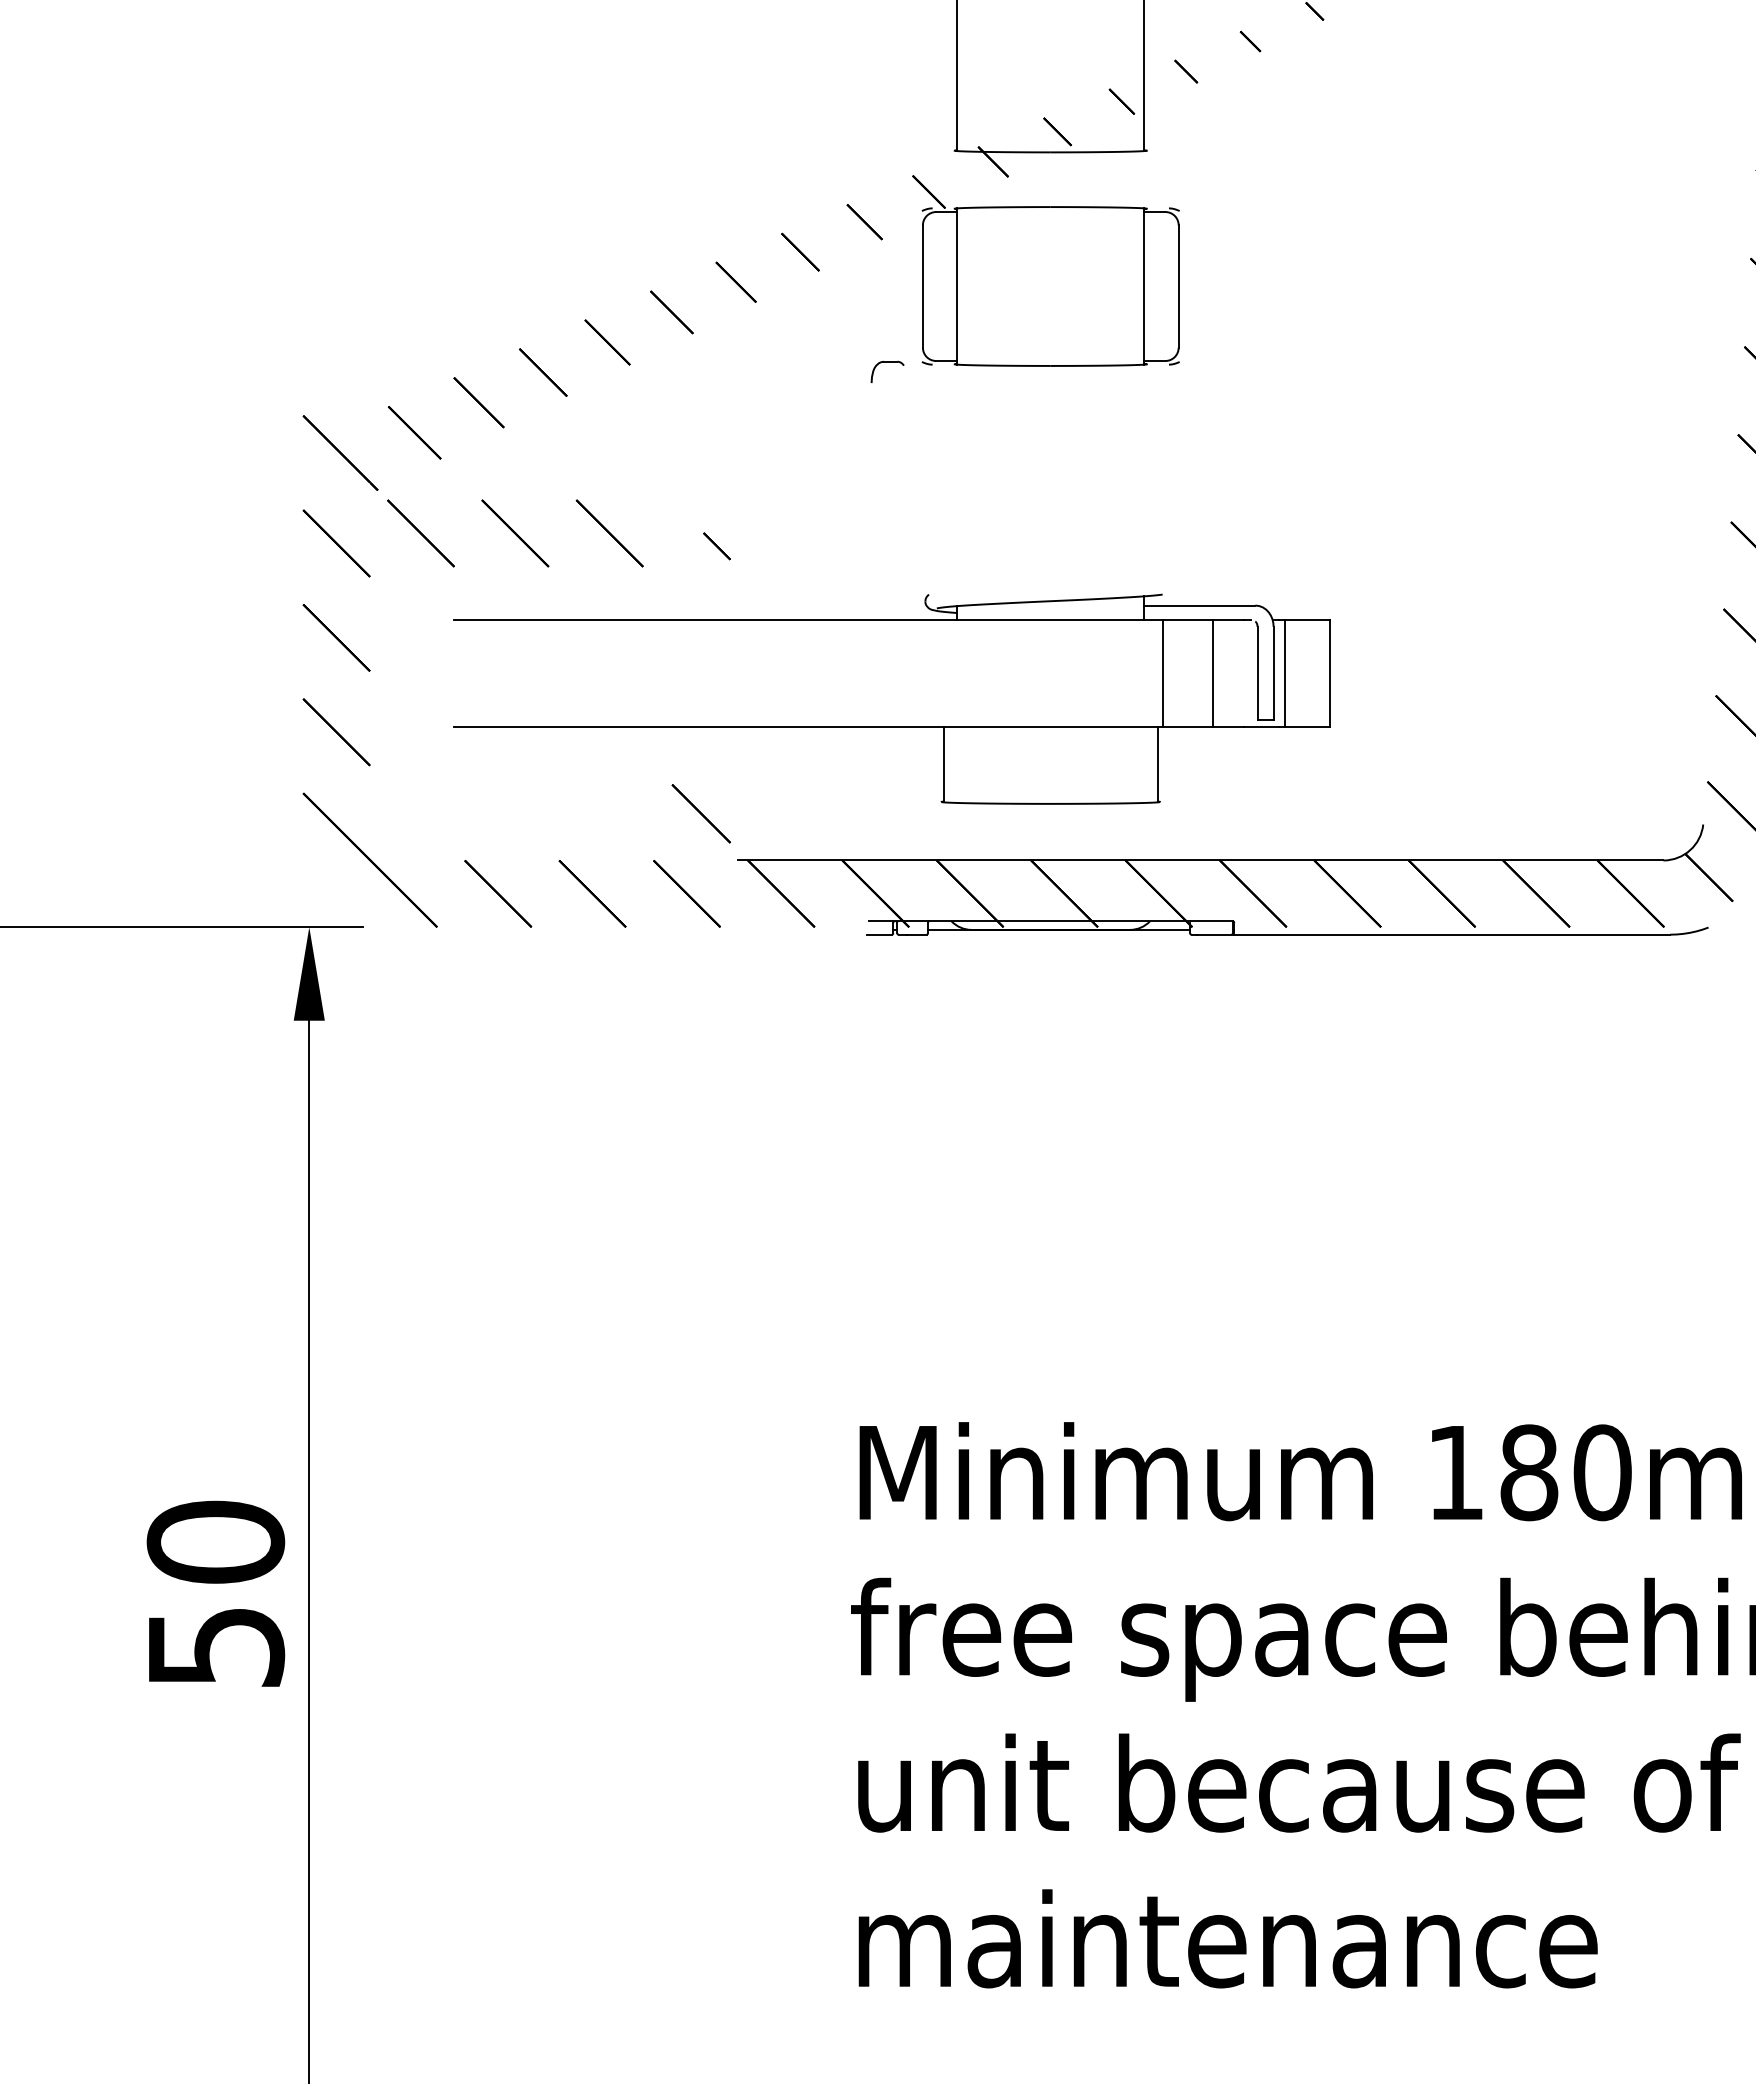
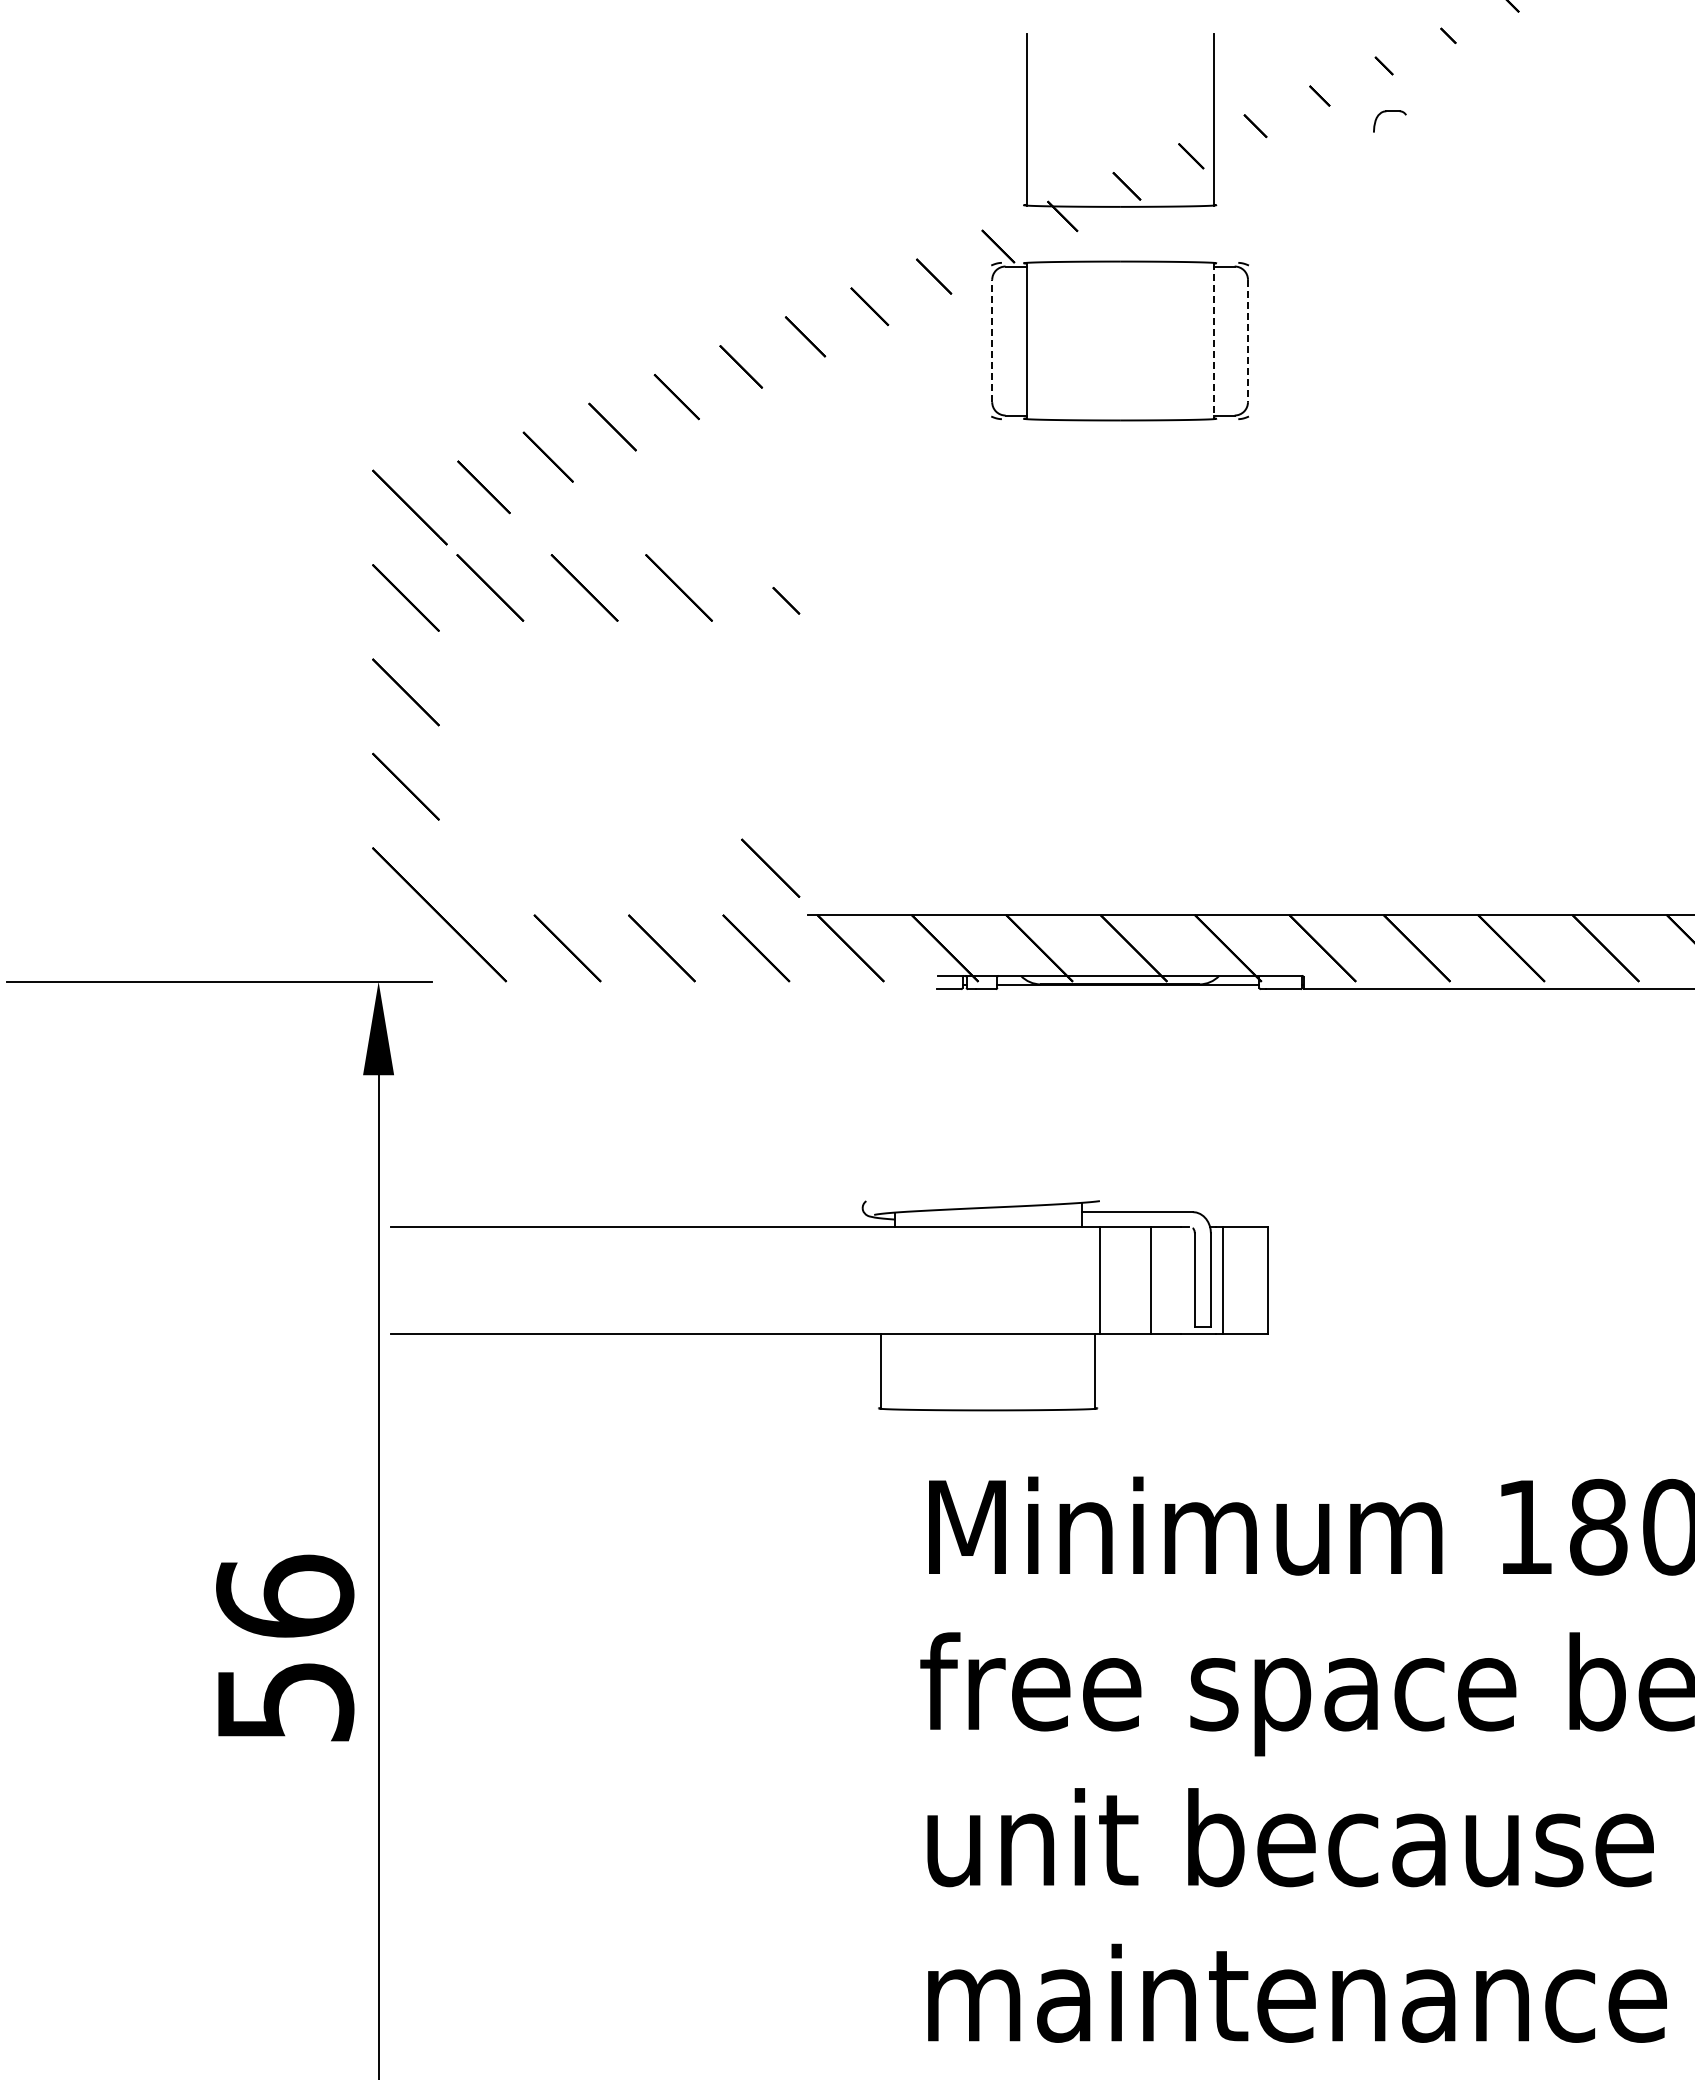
line: (922, 286) -> (991, 341), solid -> dashed
line: (1144, 287) -> (1213, 342), solid -> dashed
line: (1178, 287) -> (1247, 342), solid -> dashed
part: (887, 362) -> (1389, 112), moved
part: (891, 726) -> (828, 1333), moved
text: (215, 1541) -> (284, 1596), 50 -> 56

